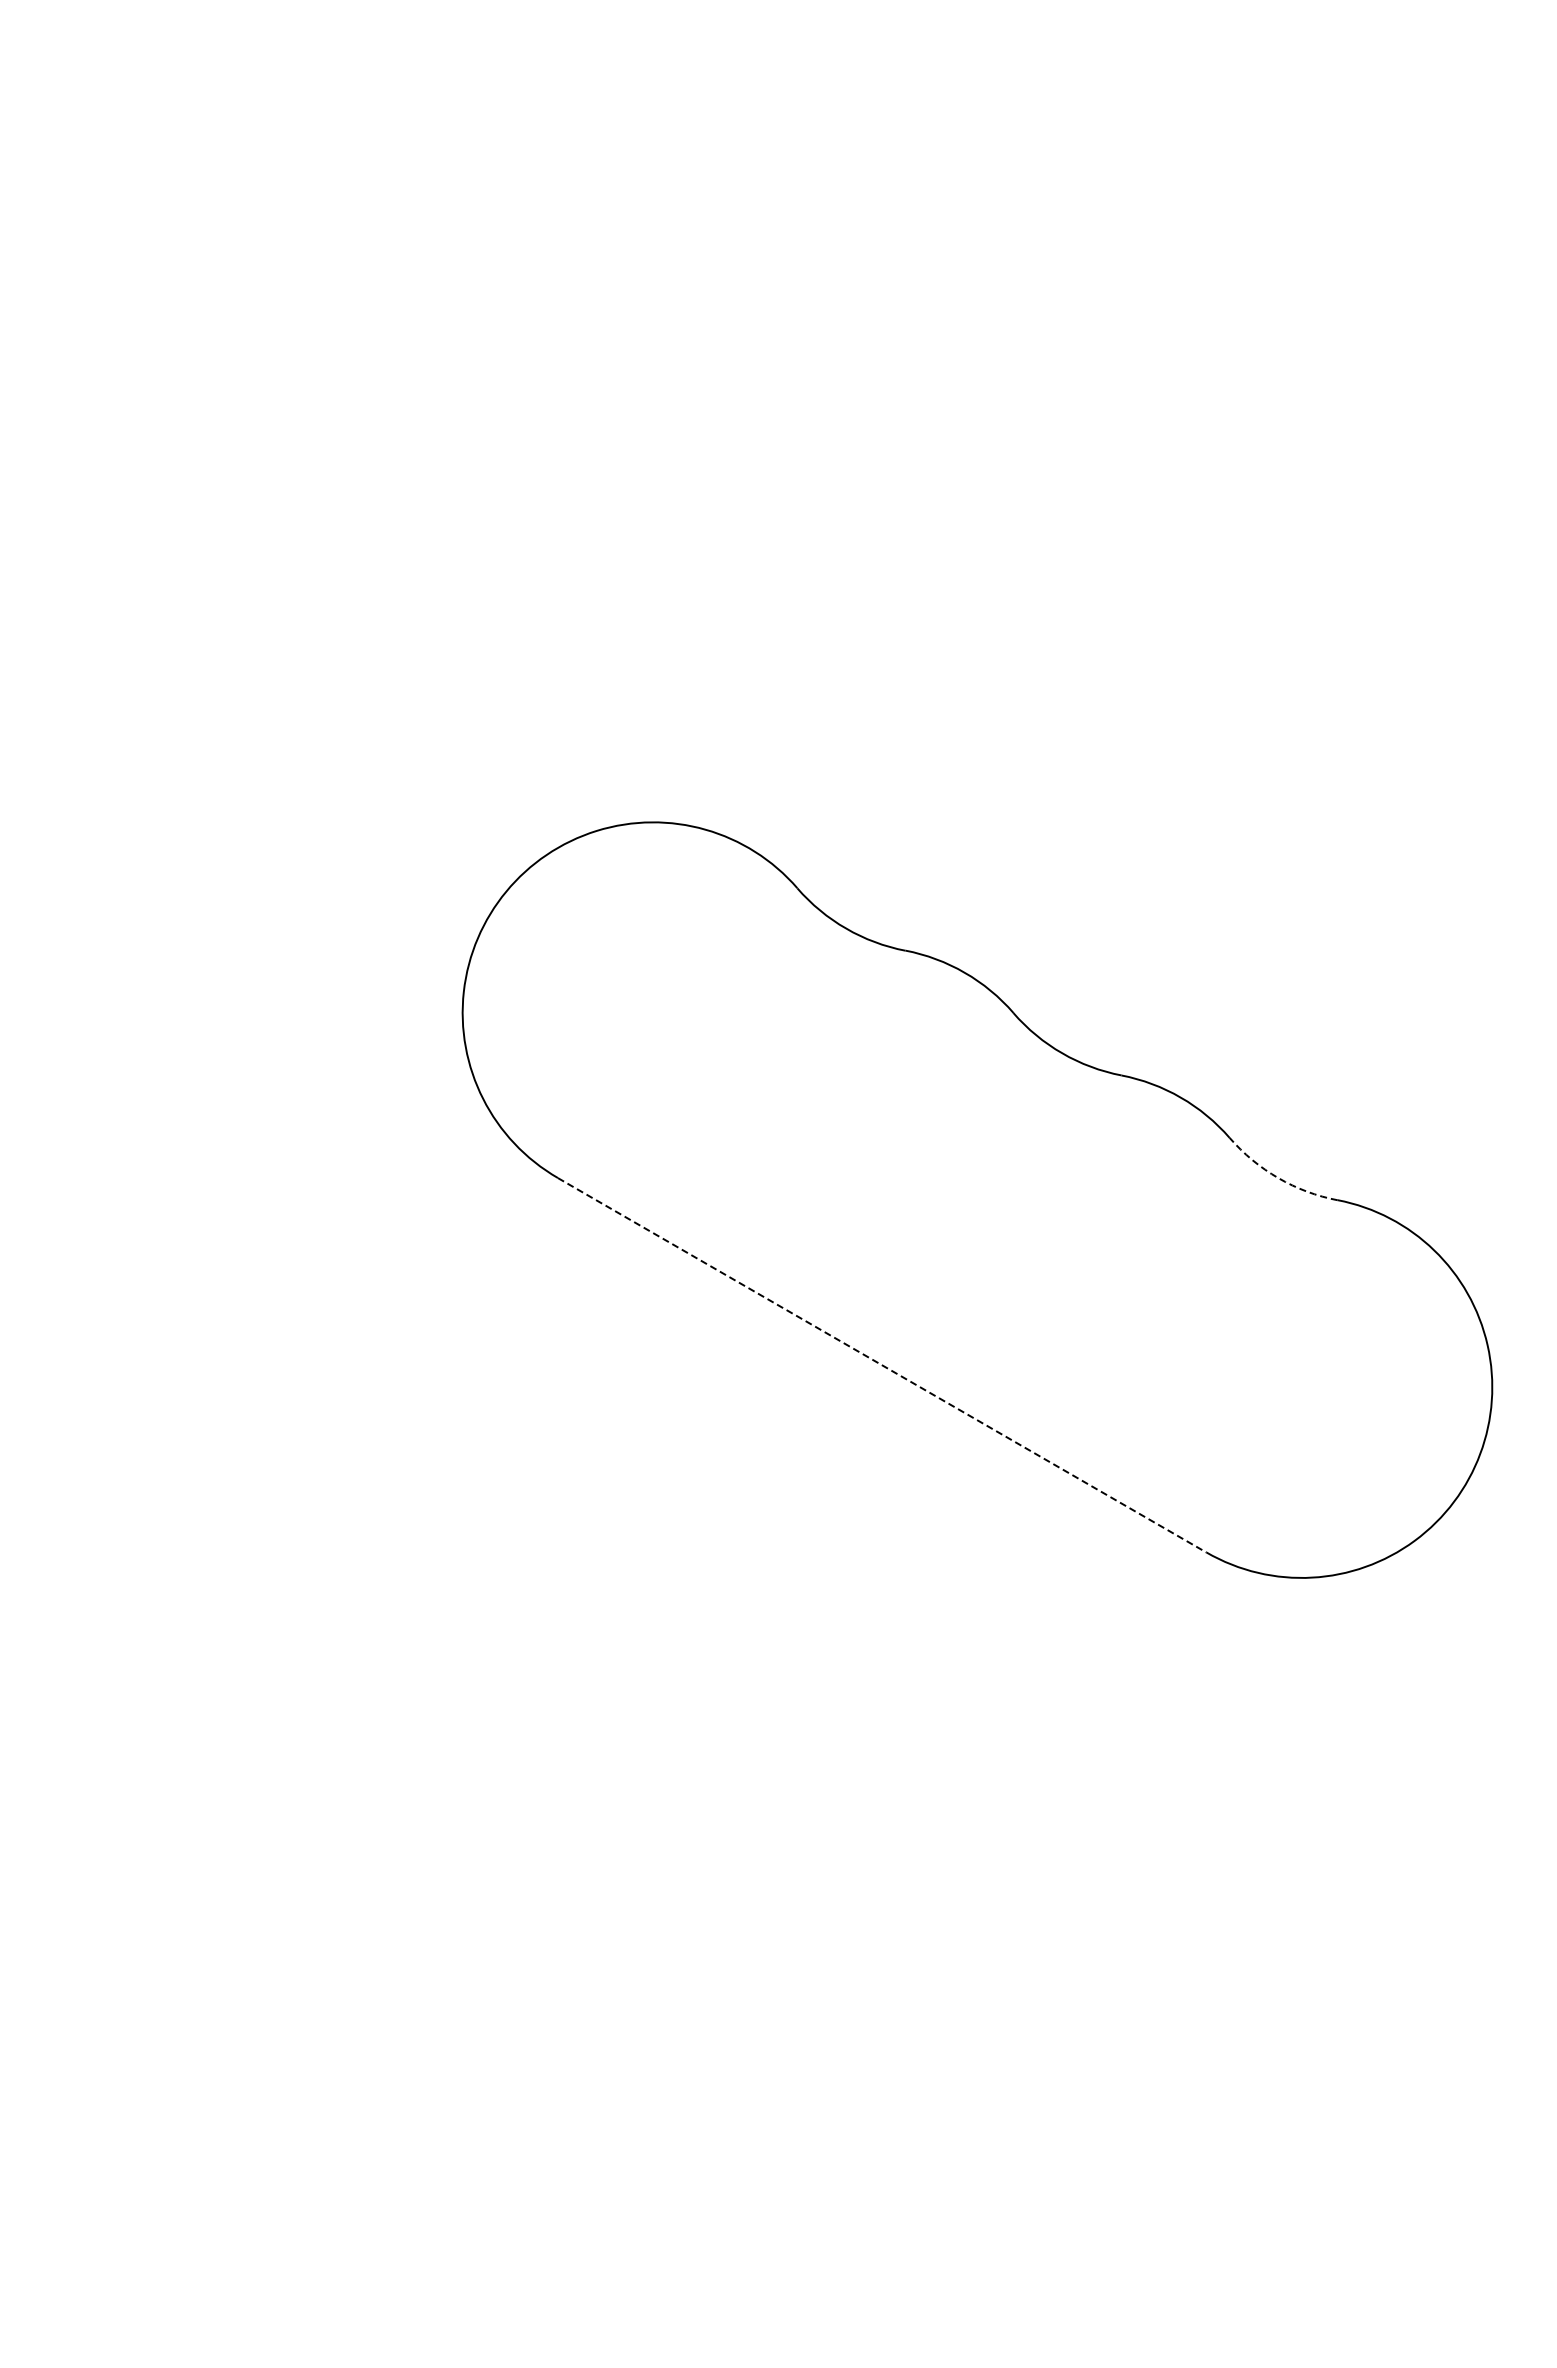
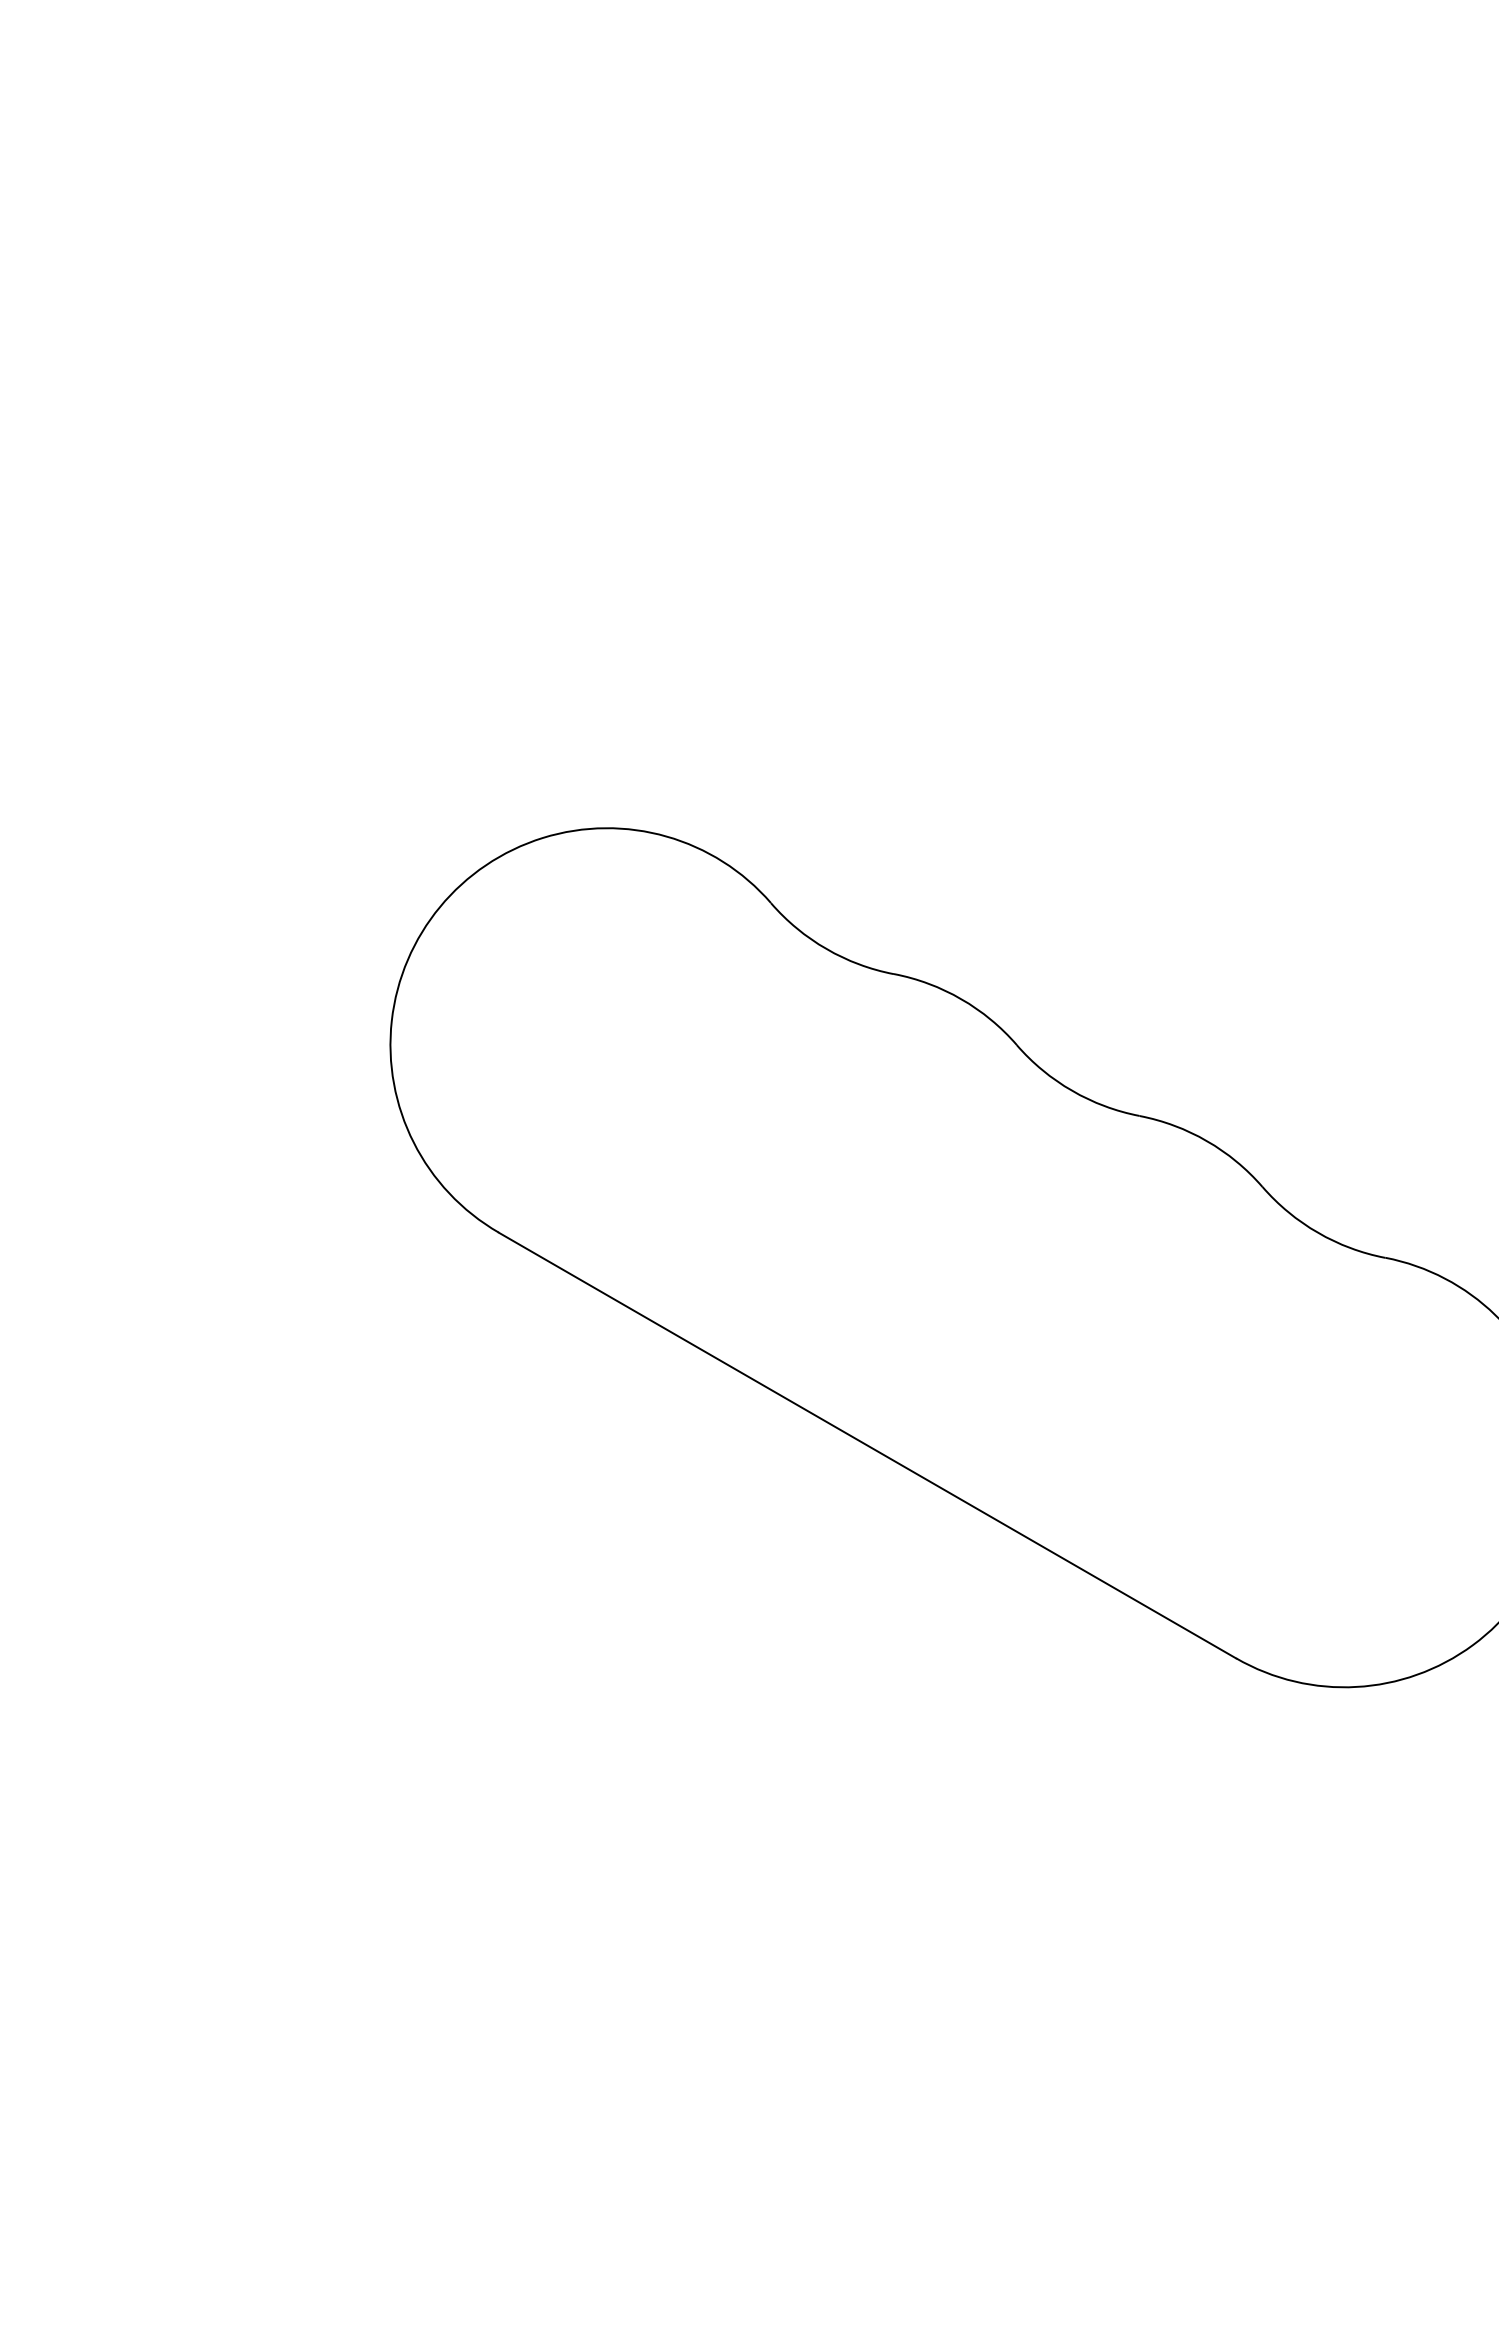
arc: (1278, 1178) -> (1318, 1233), dashed -> solid
line: (882, 1365) -> (867, 1445), dashed -> solid

